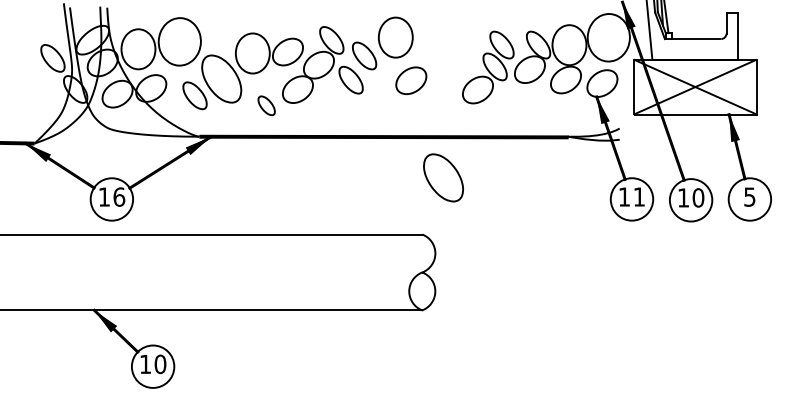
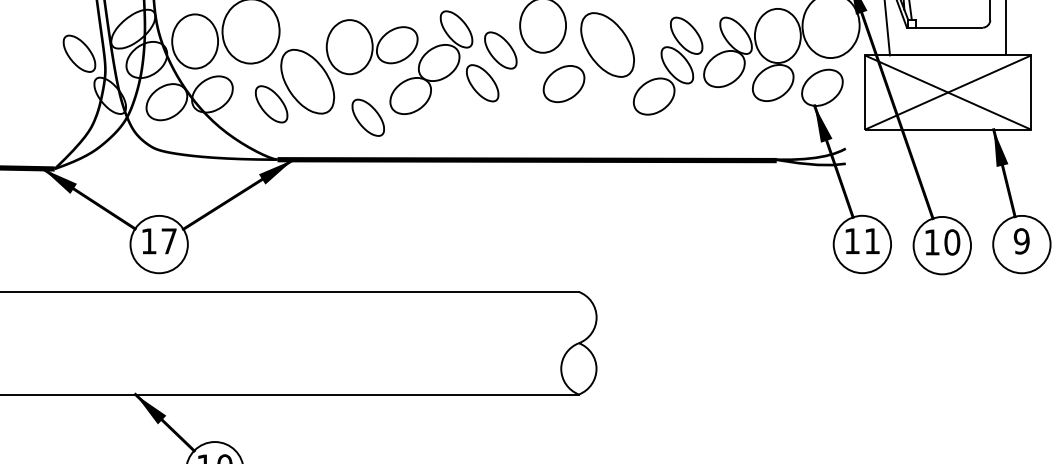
part: (266, 105) -> (368, 117), size x1.43
part: (443, 177) -> (607, 44), moved
text: (119, 196) -> (169, 240), 16 -> 17
text: (749, 196) -> (1021, 240), 5 -> 9

